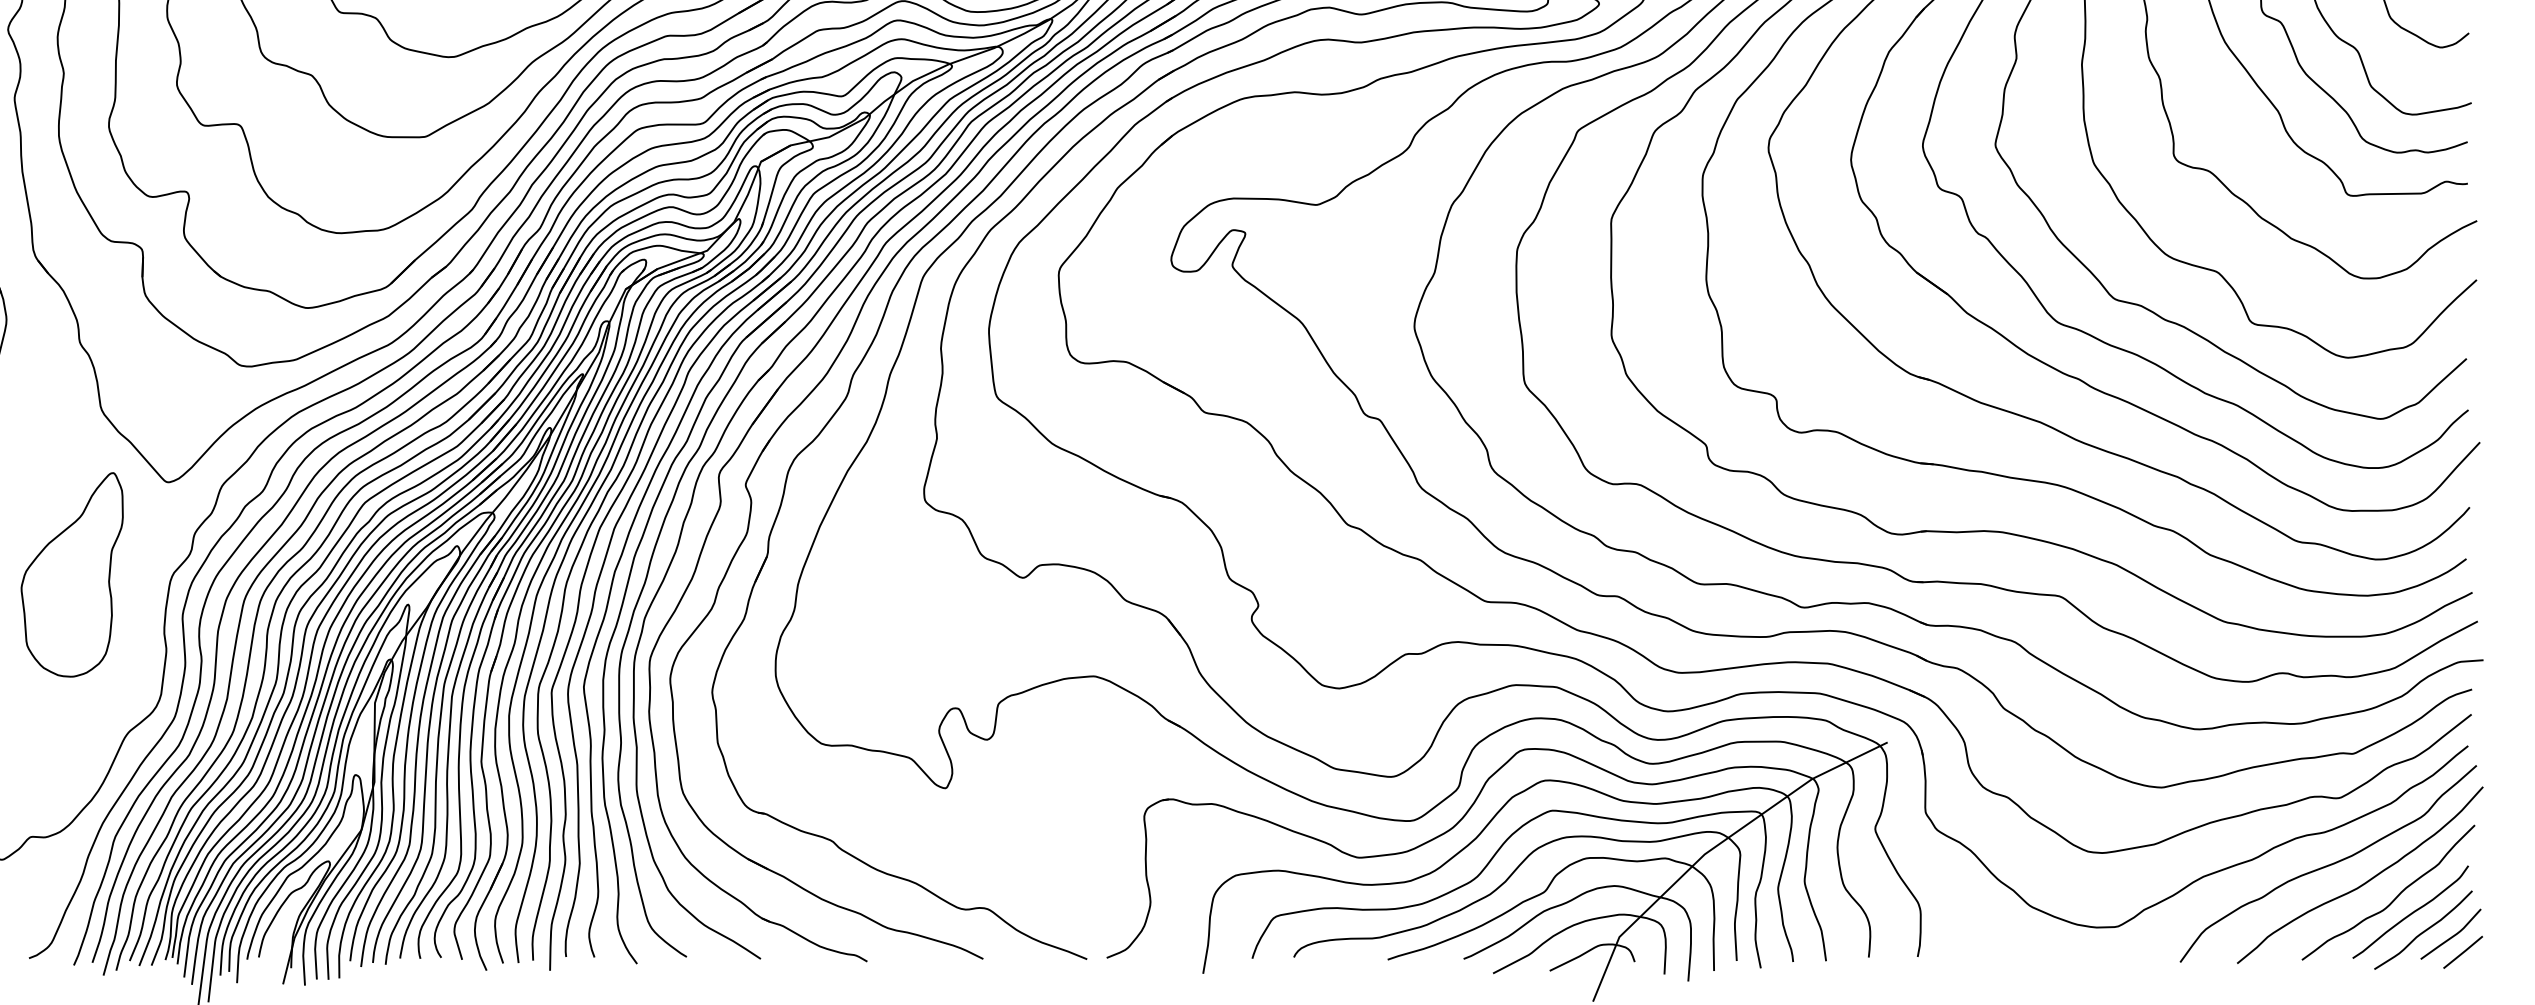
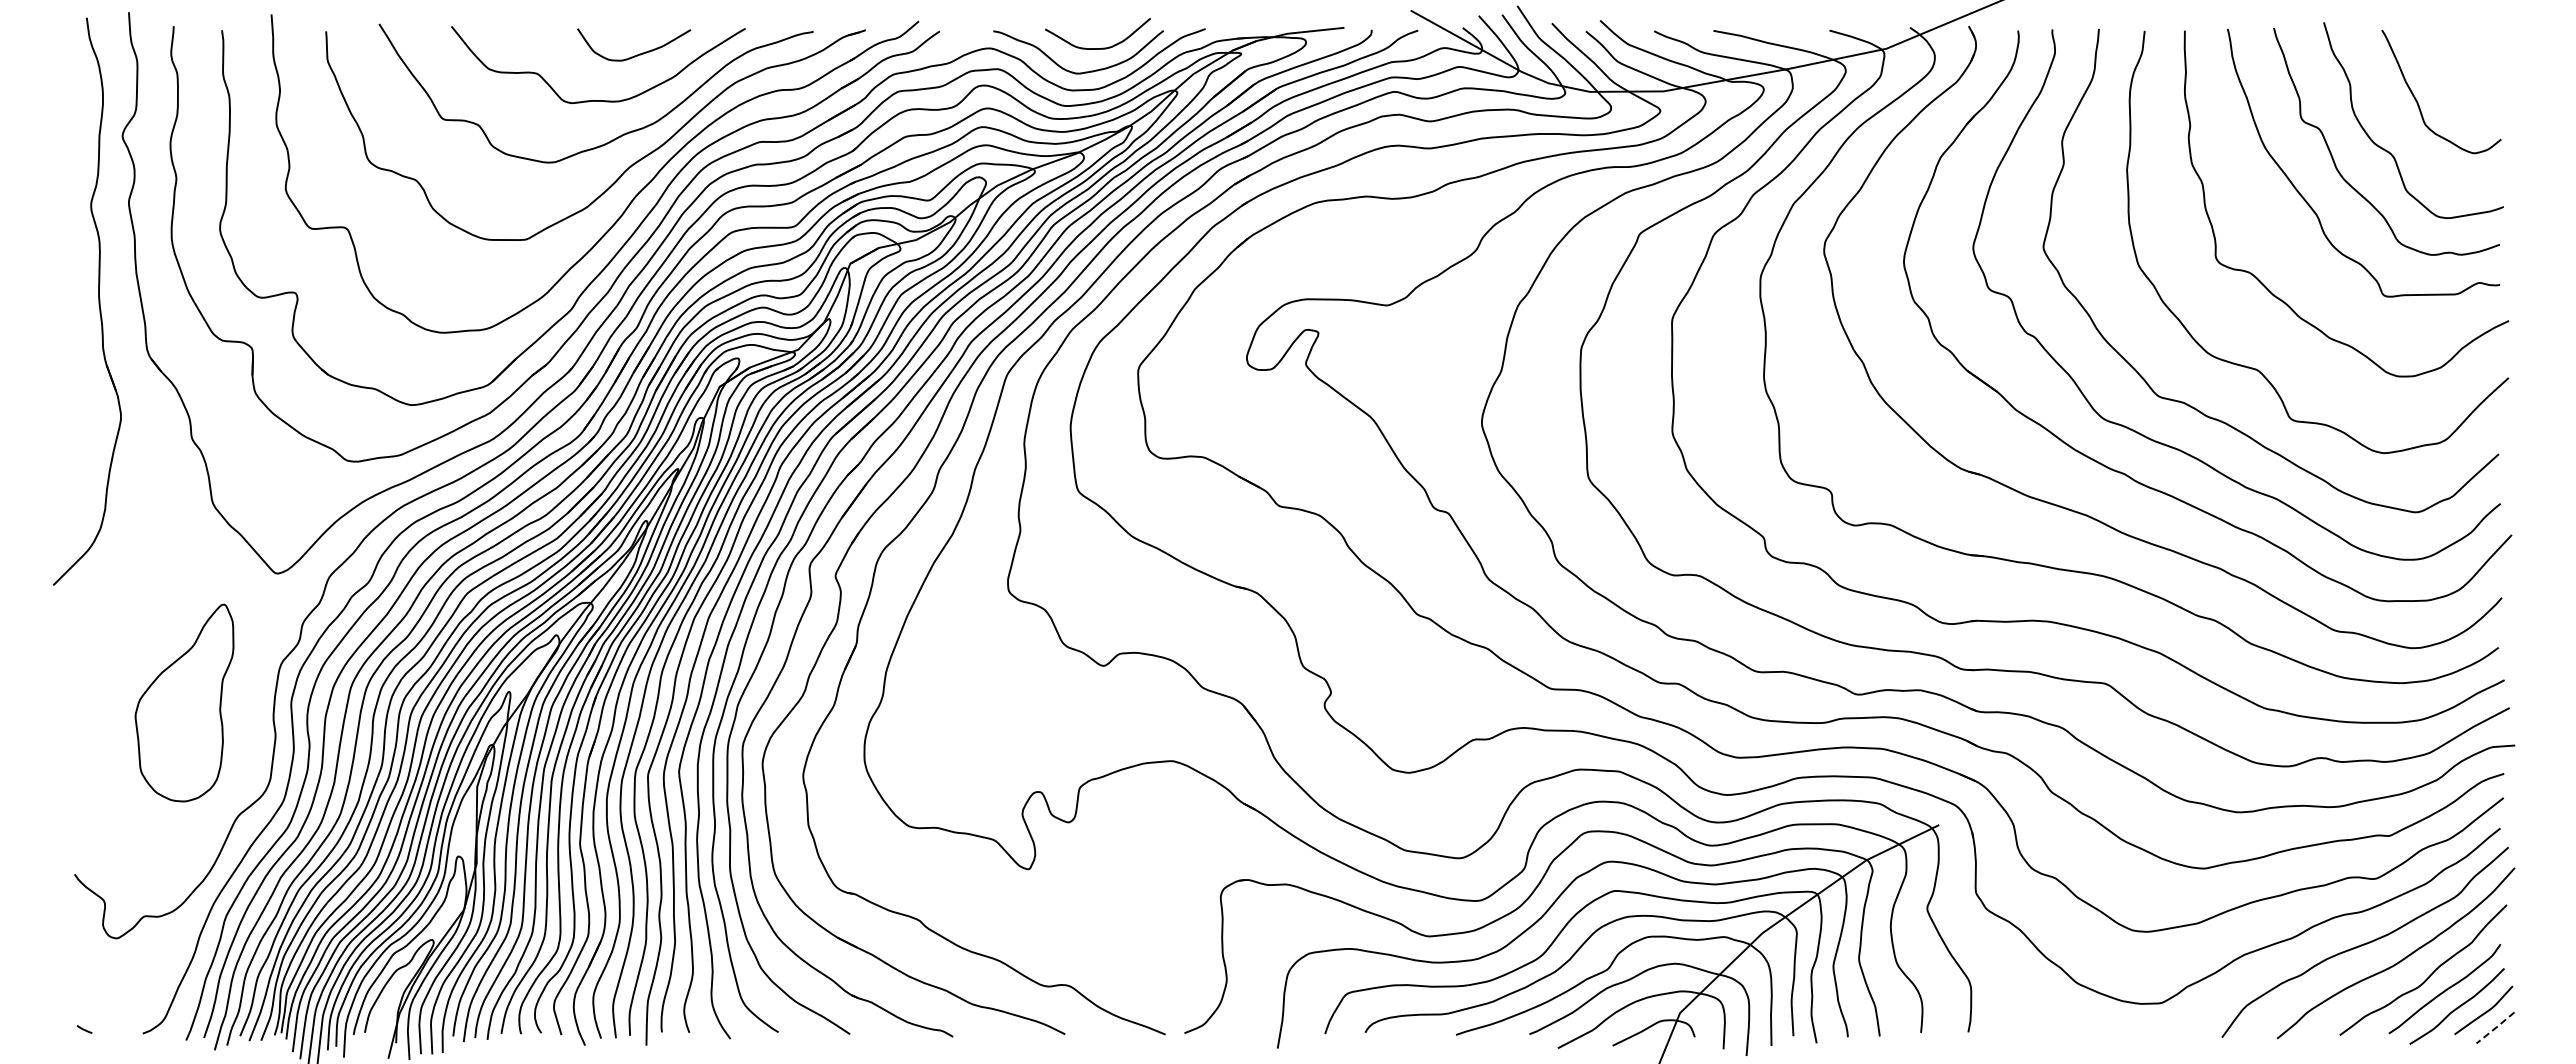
part: (72, 574) -> (184, 702), moved
line: (2464, 951) -> (2496, 1027), solid -> dashed

